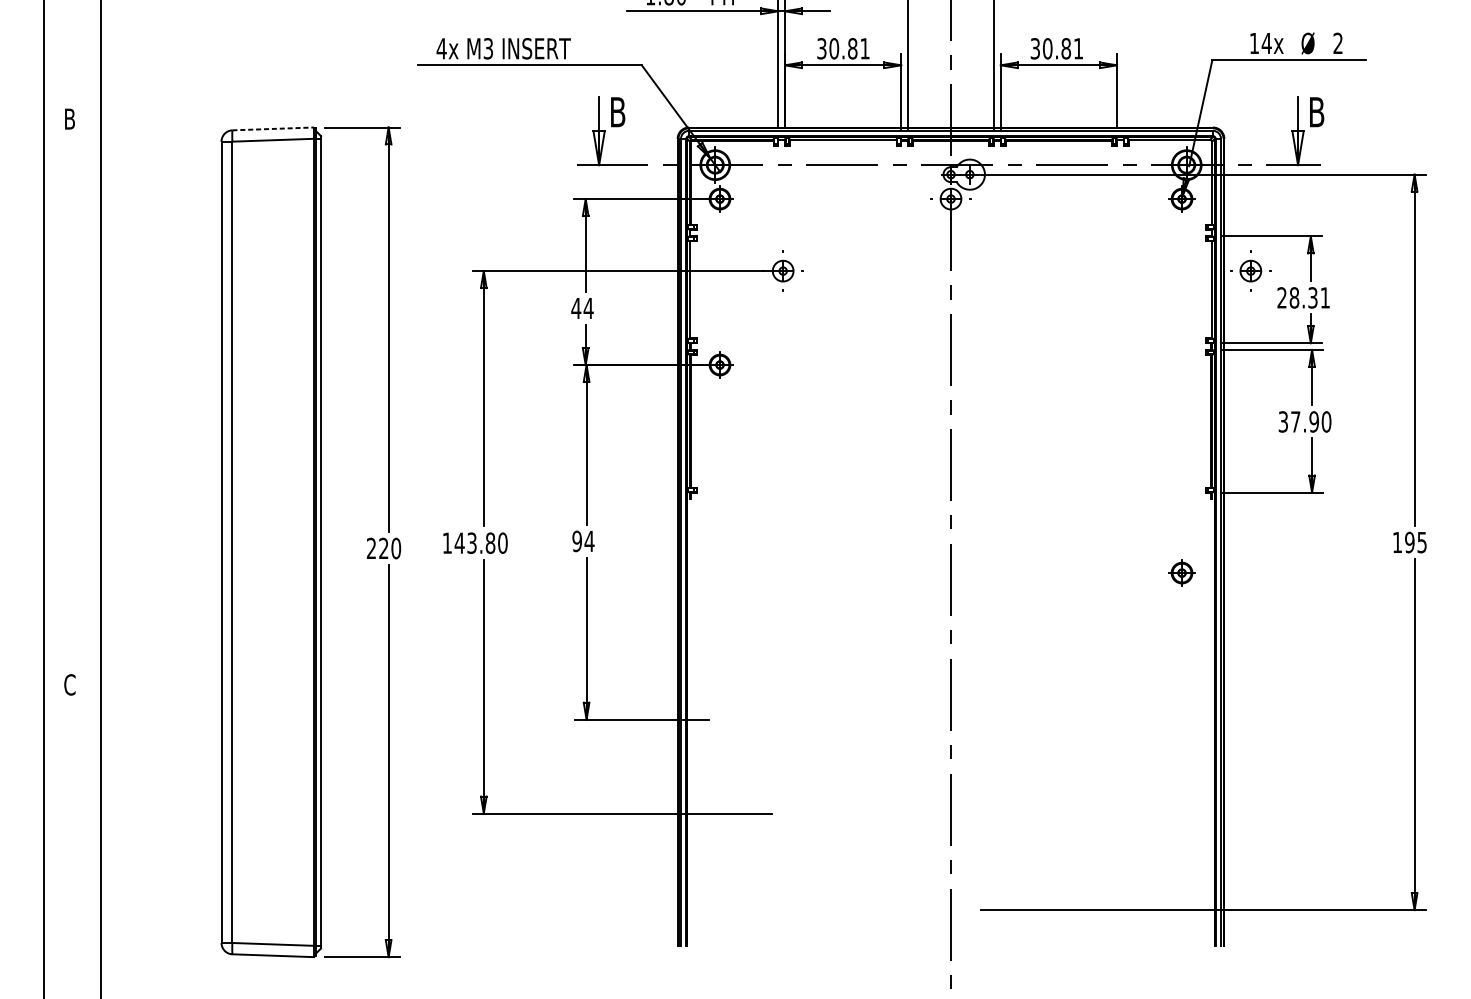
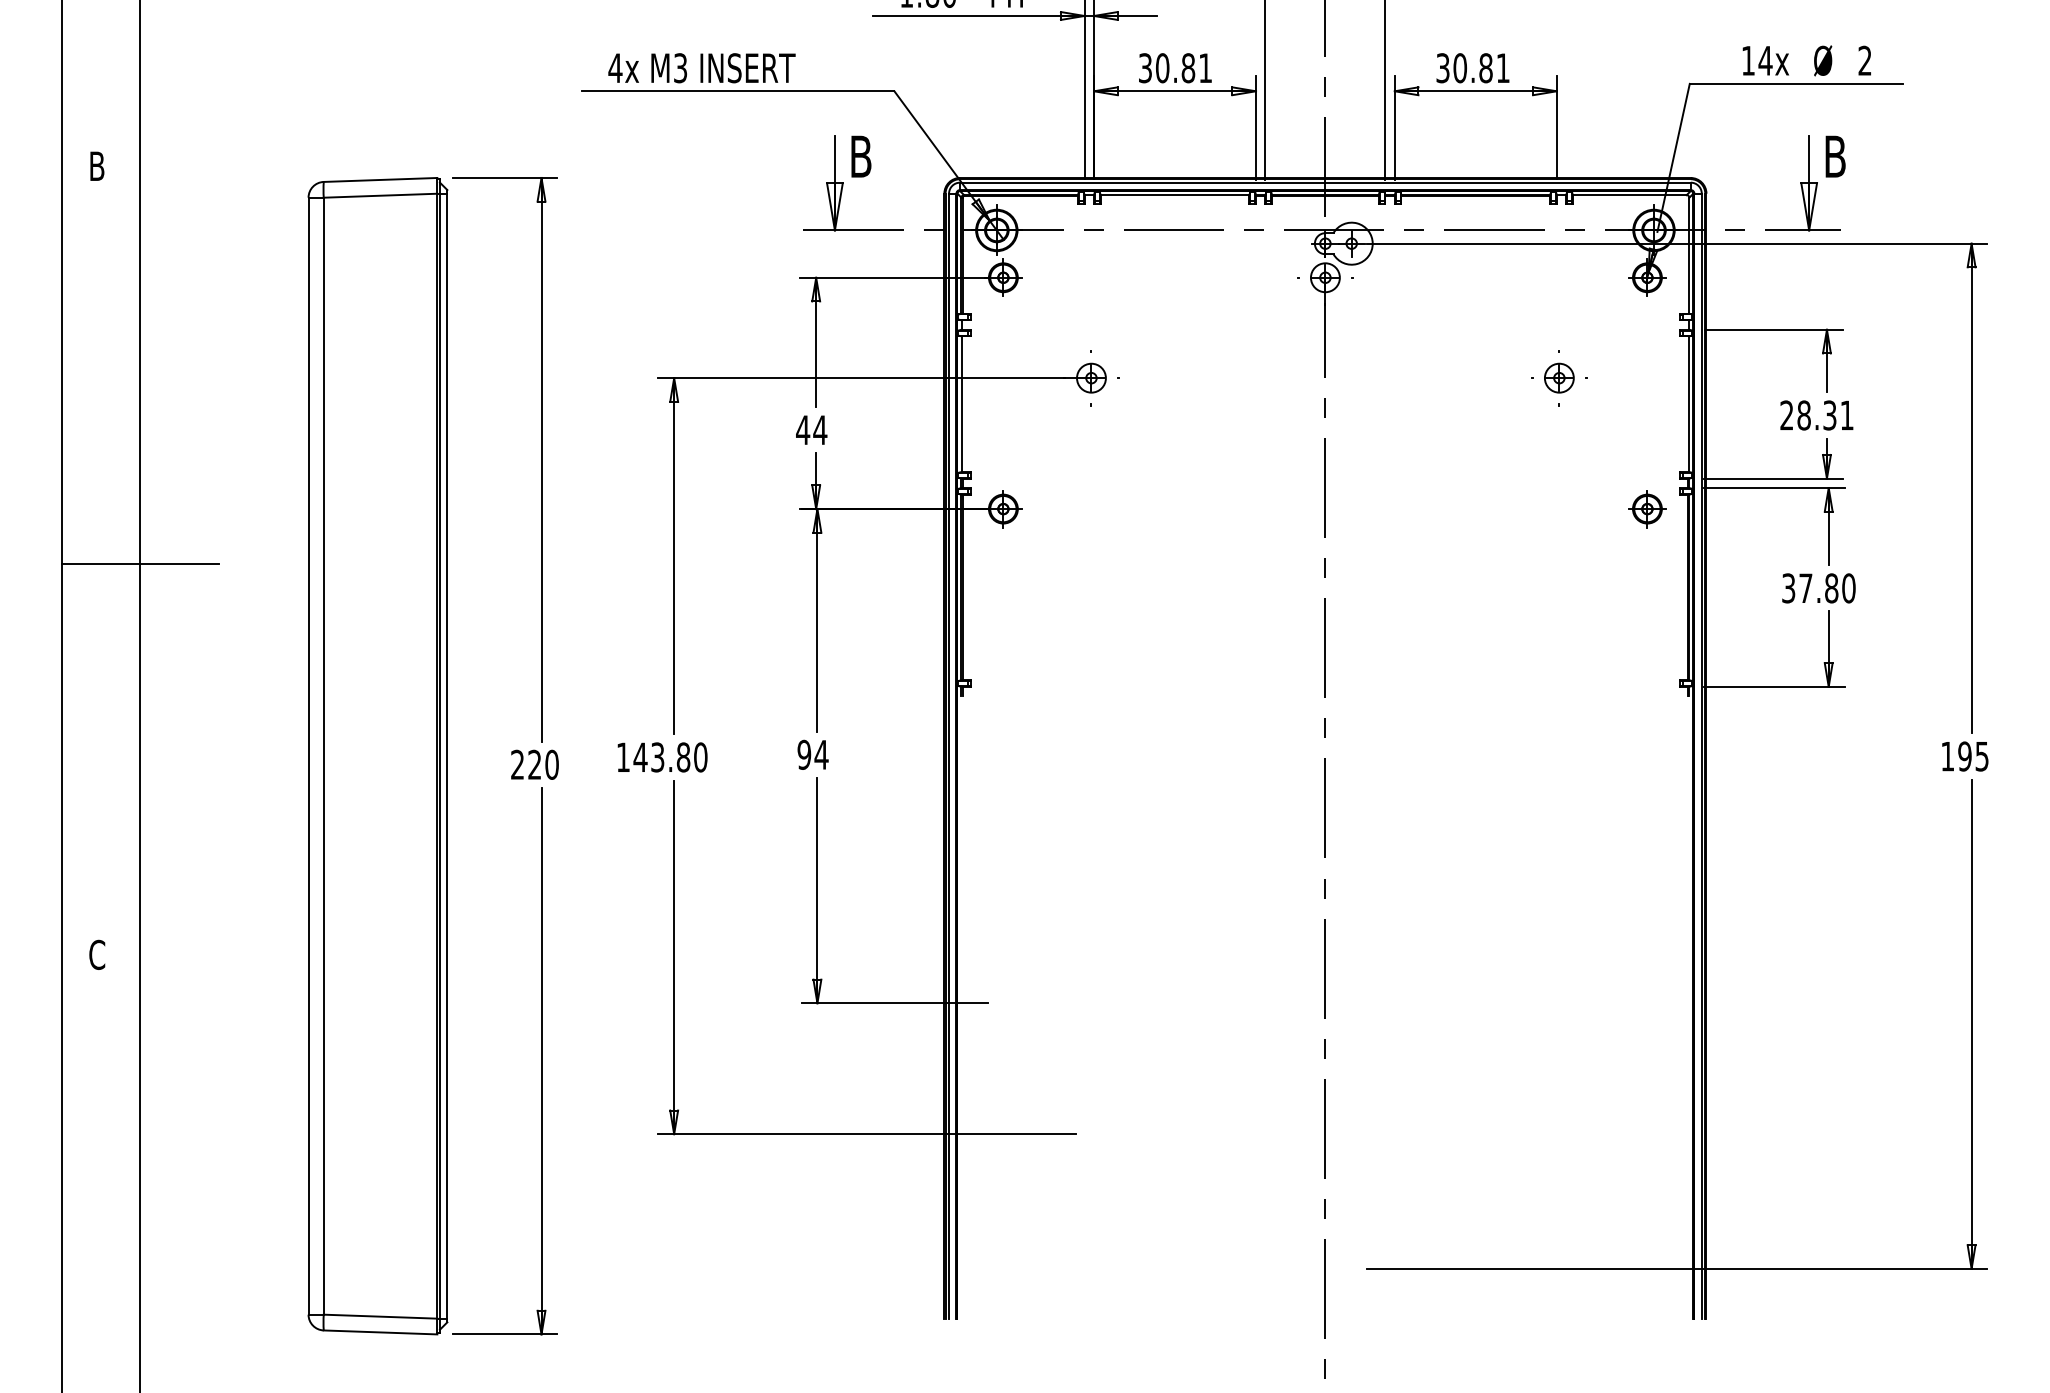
line: (273, 128) -> (380, 179), dashed -> solid
part: (1250, 271) -> (1559, 378), moved
line: (100, 404) -> (140, 564), added
text: (1314, 422) -> (1831, 588), 37.90 -> 37.80
part: (1182, 573) -> (1647, 509), moved

